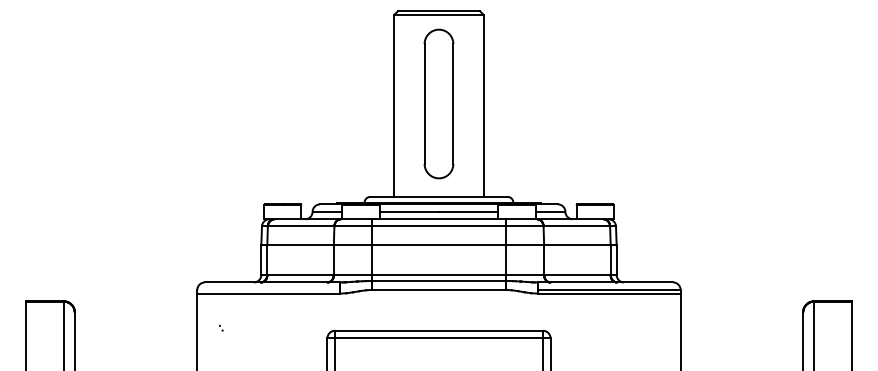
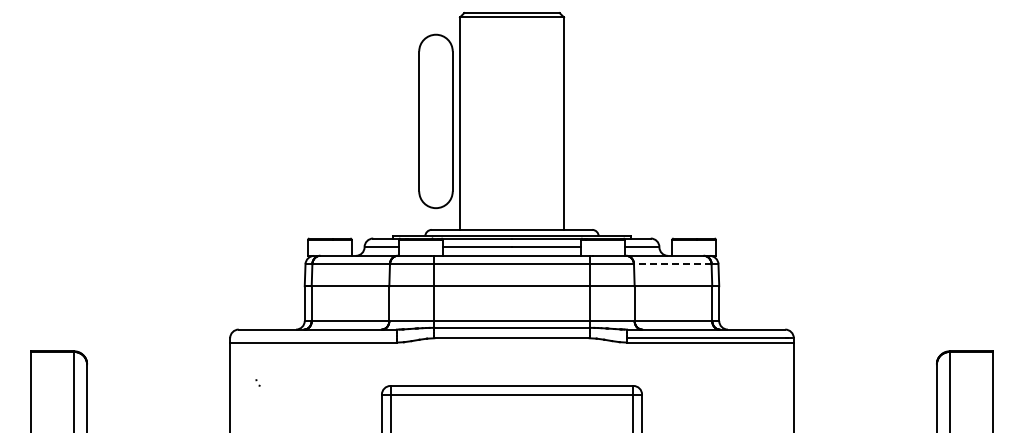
part: (438, 104) -> (435, 121), moved
line: (576, 226) -> (672, 264), solid -> dashed

